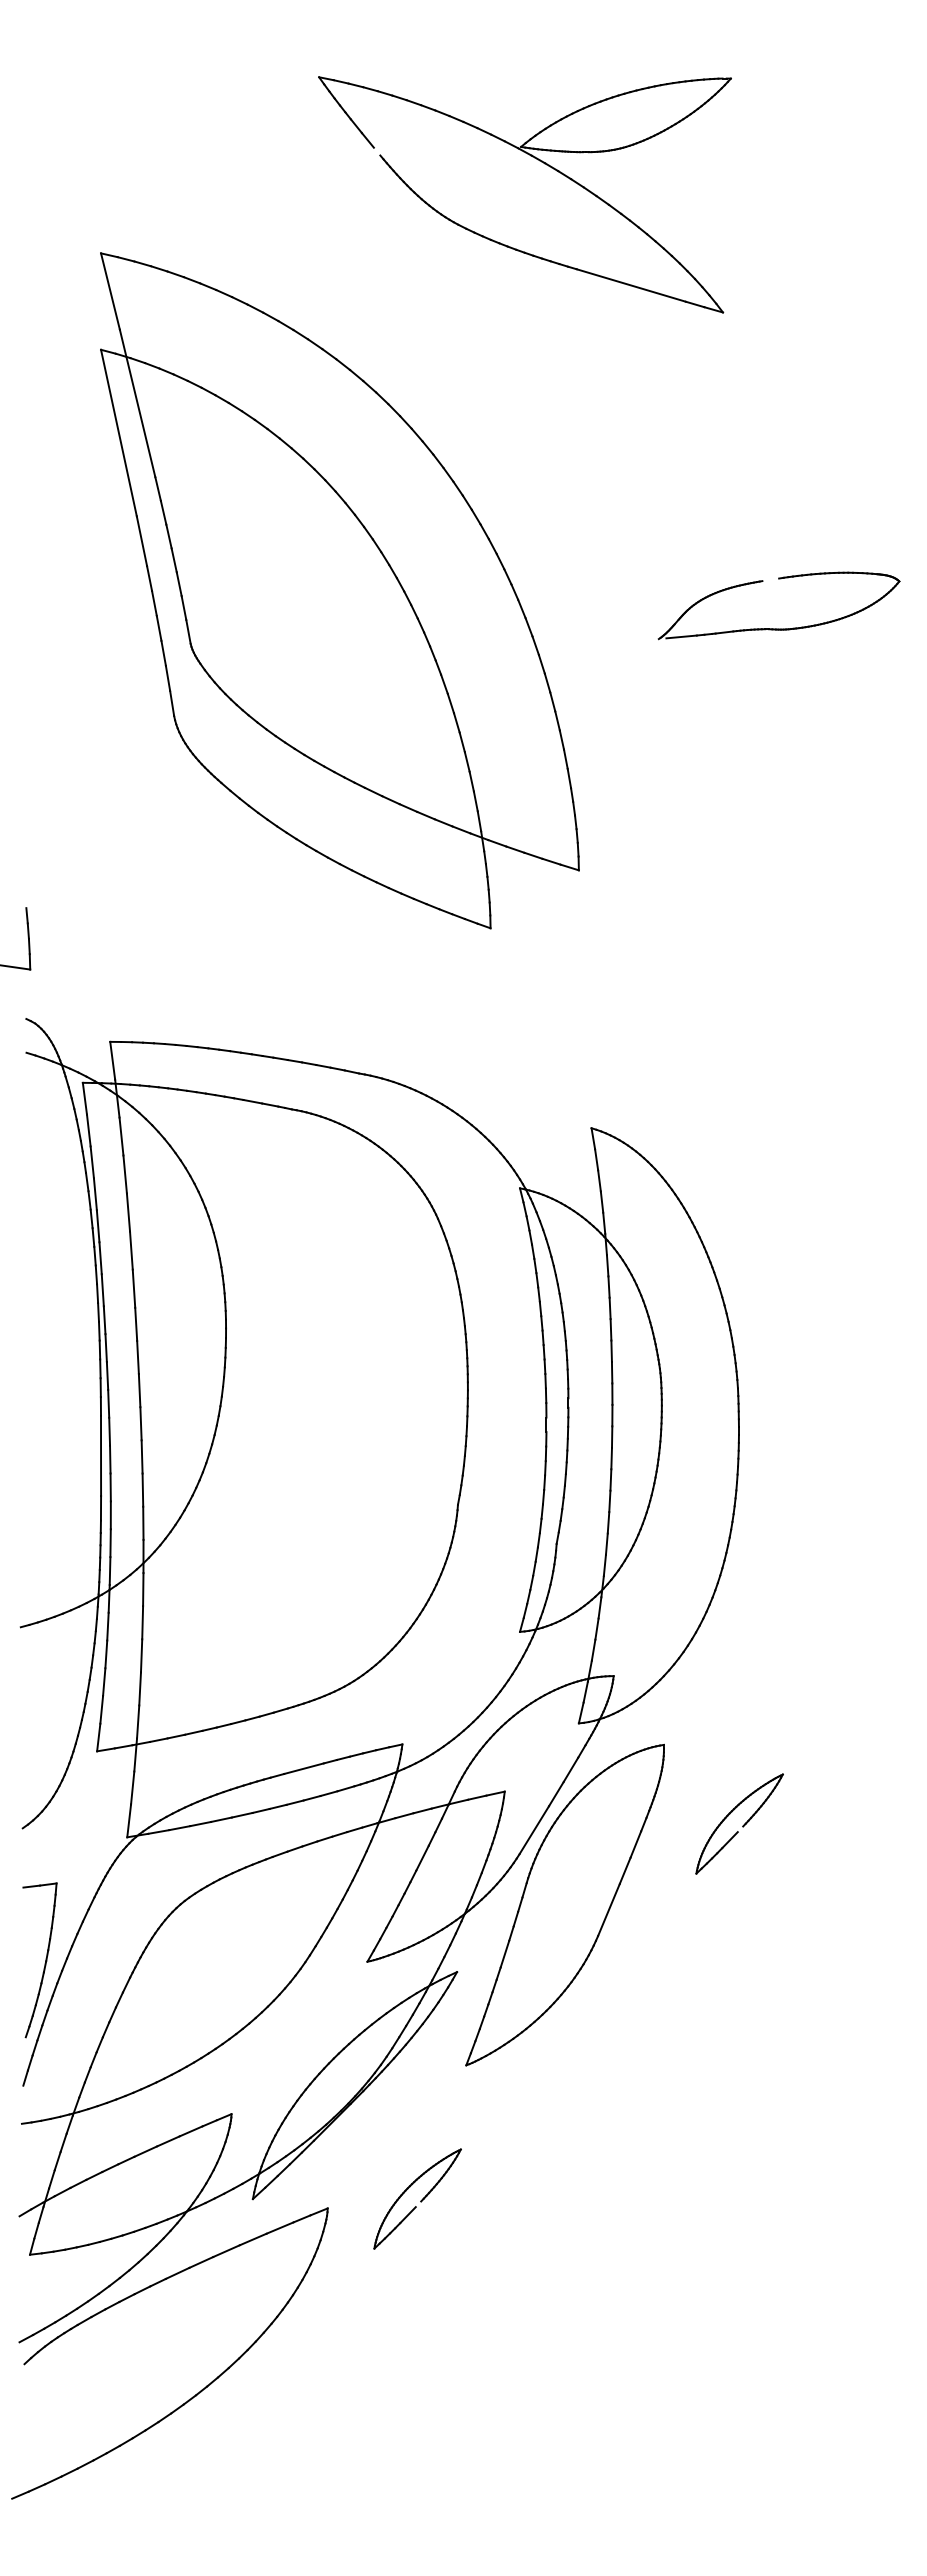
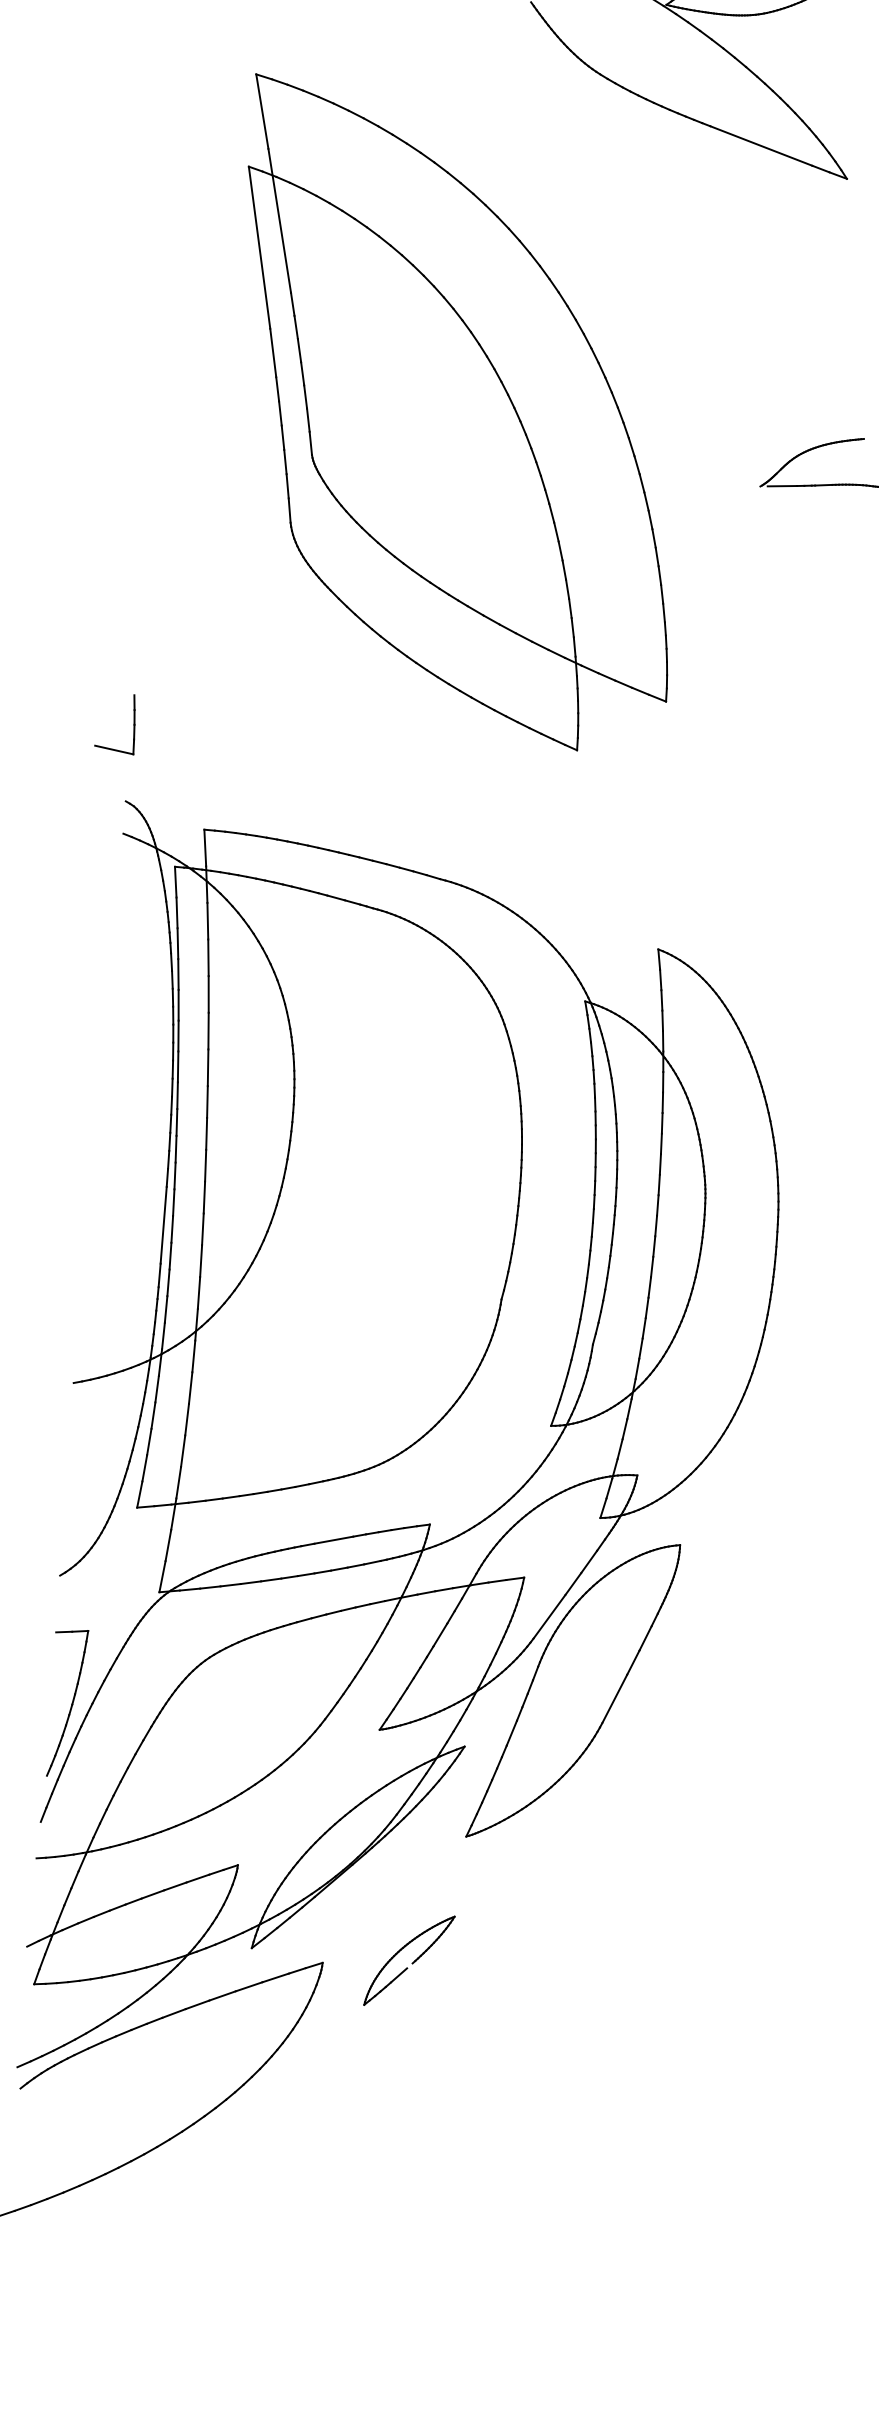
part: (739, 1823) -> (746, 1626), removed

